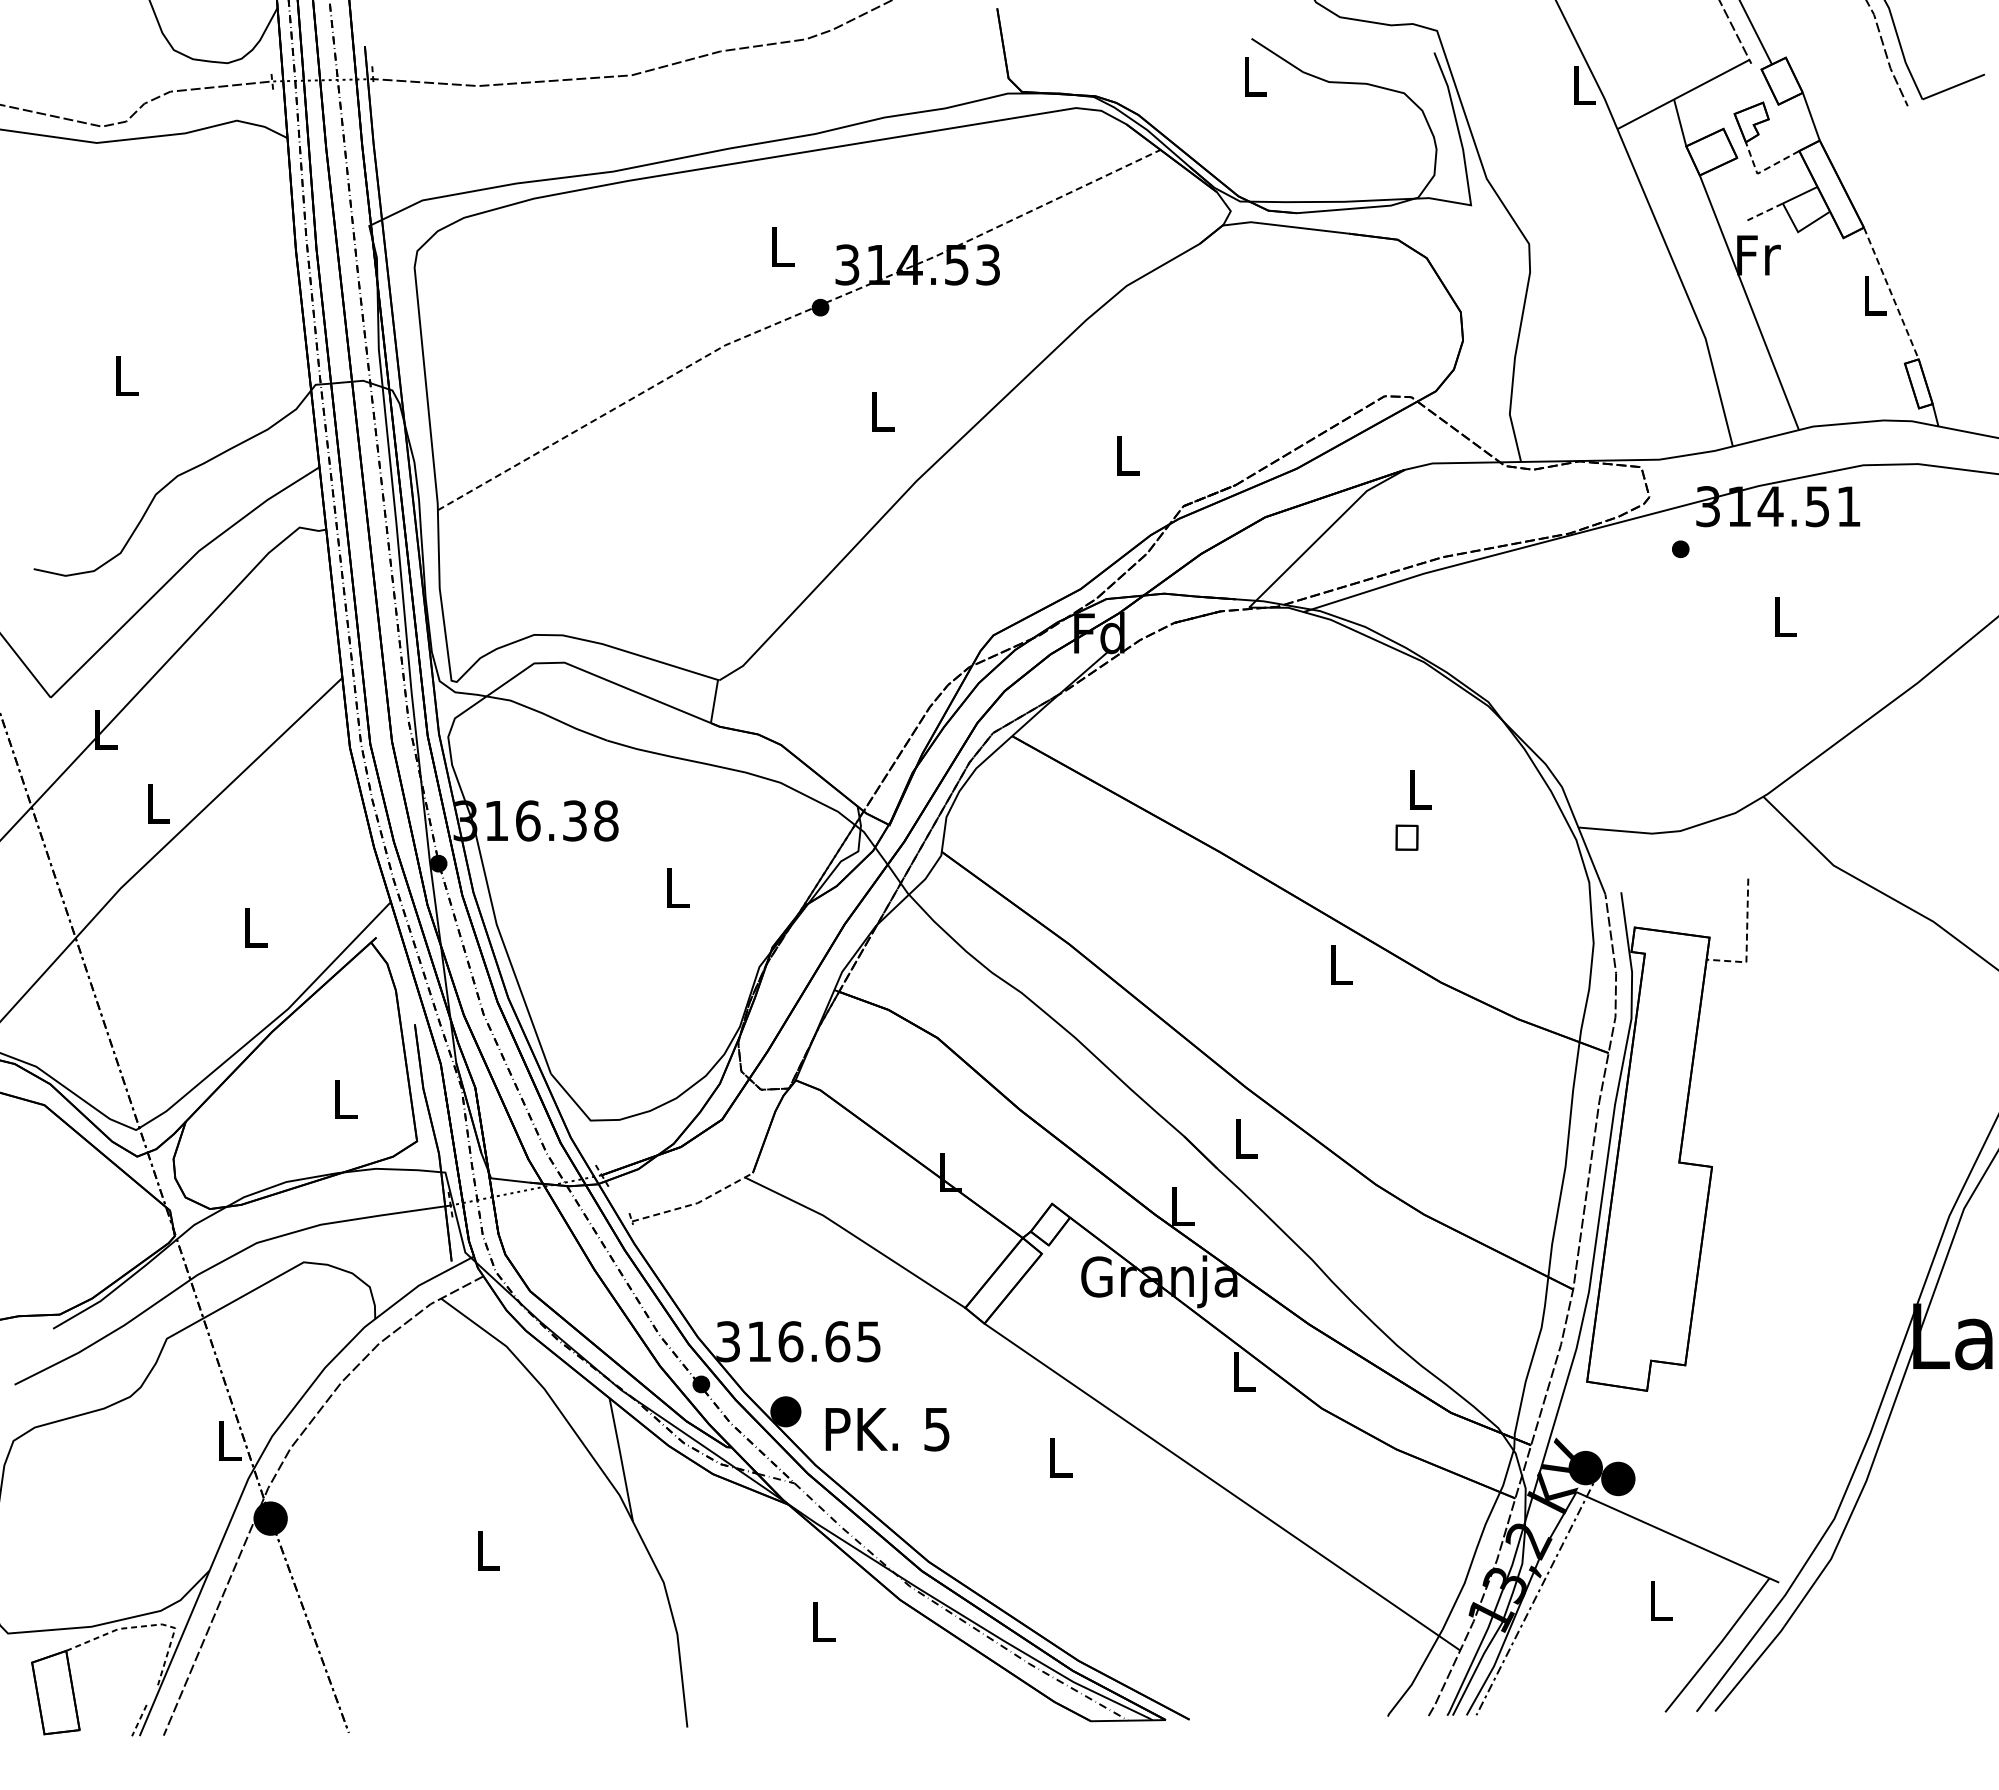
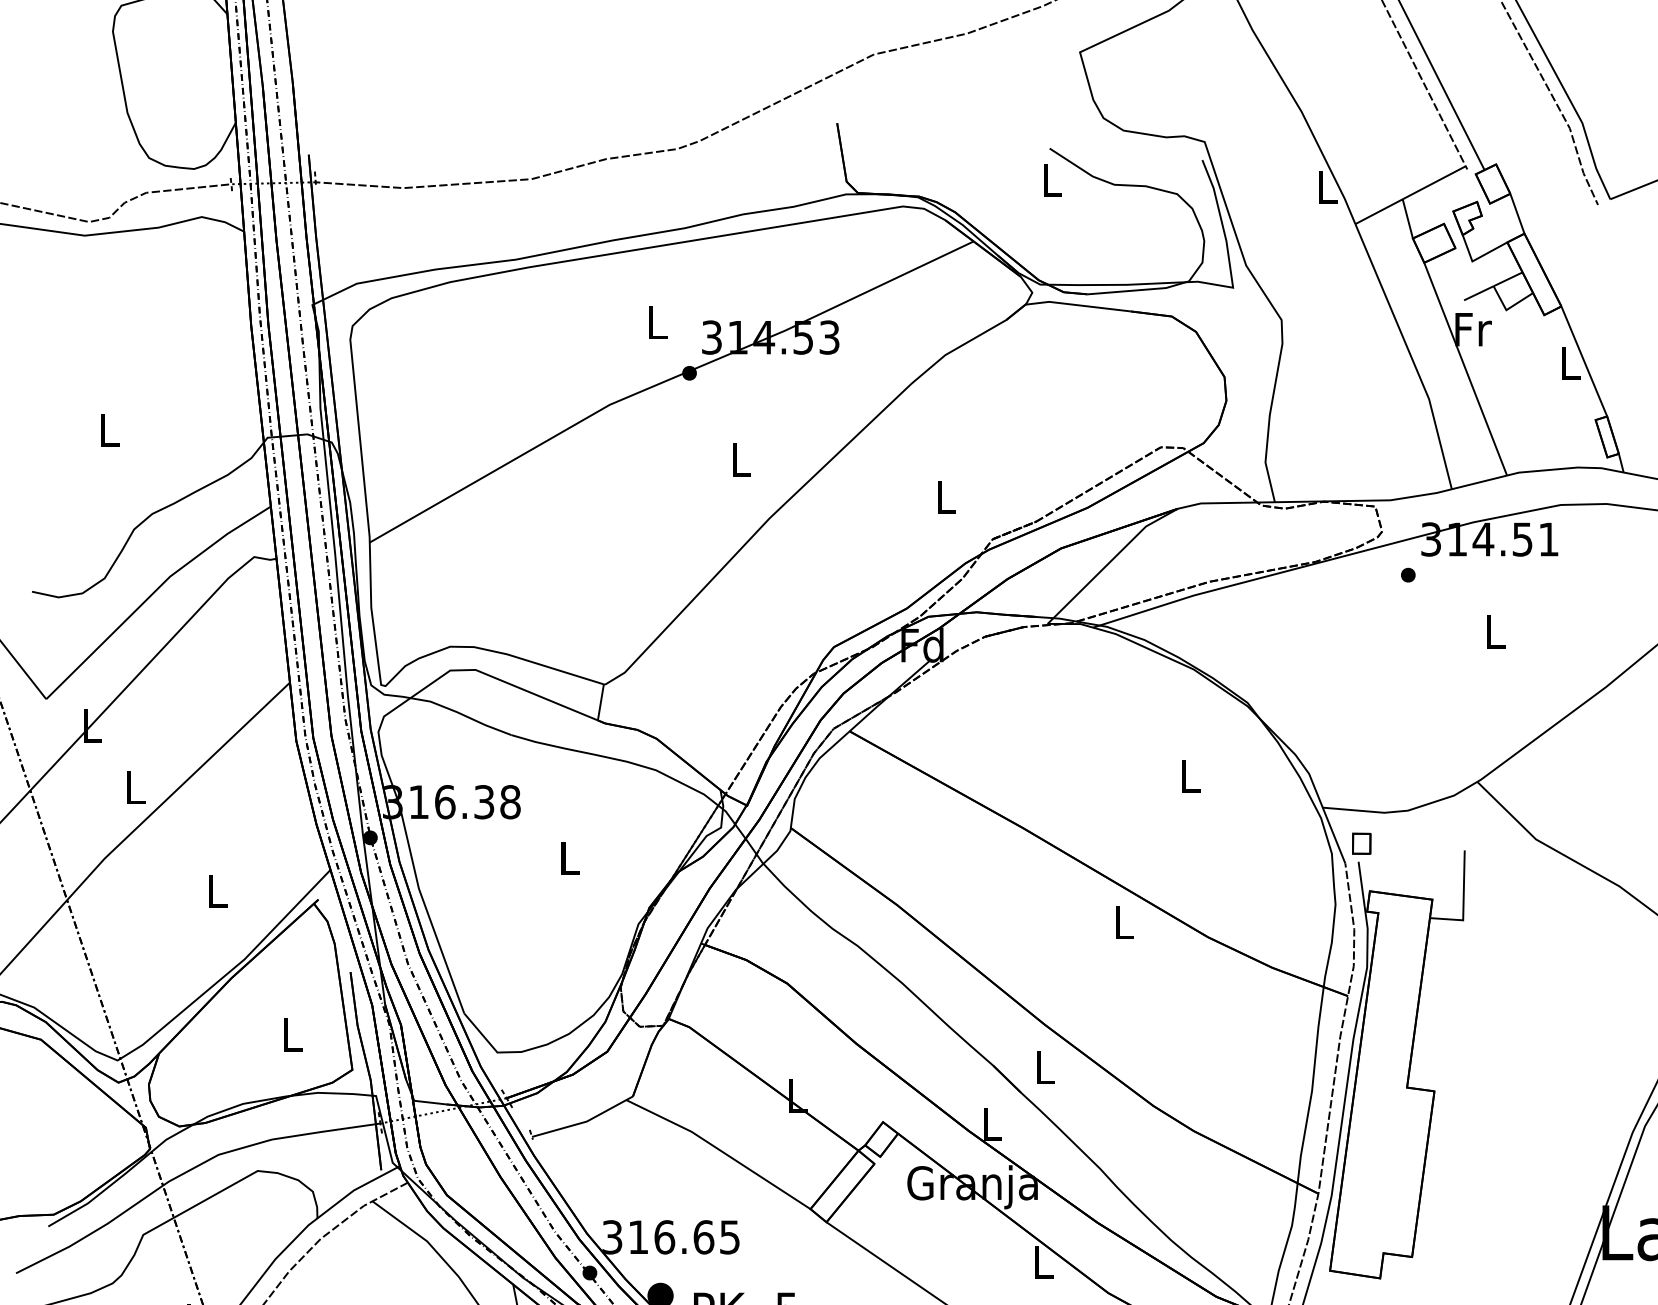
line: (1762, 171) -> (1476, 259), dashed -> solid
line: (1765, 211) -> (1479, 292), dashed -> solid
line: (1891, 293) -> (1584, 361), dashed -> solid
line: (792, 317) -> (666, 381), dashed -> solid
part: (1406, 837) -> (1361, 843), moved
line: (1746, 941) -> (1463, 902), dashed -> solid
line: (695, 1203) -> (585, 1121), dashed -> solid

